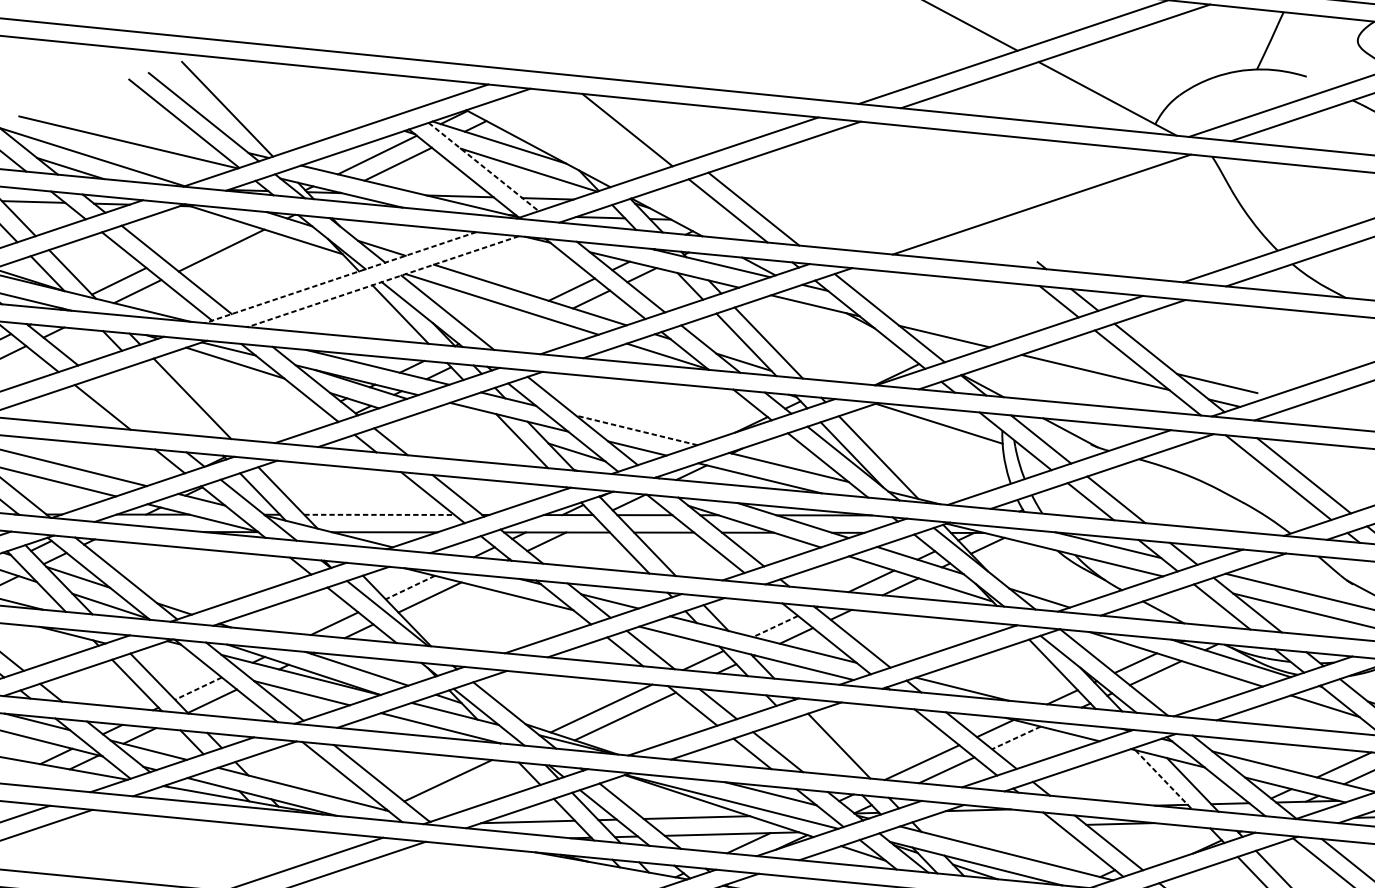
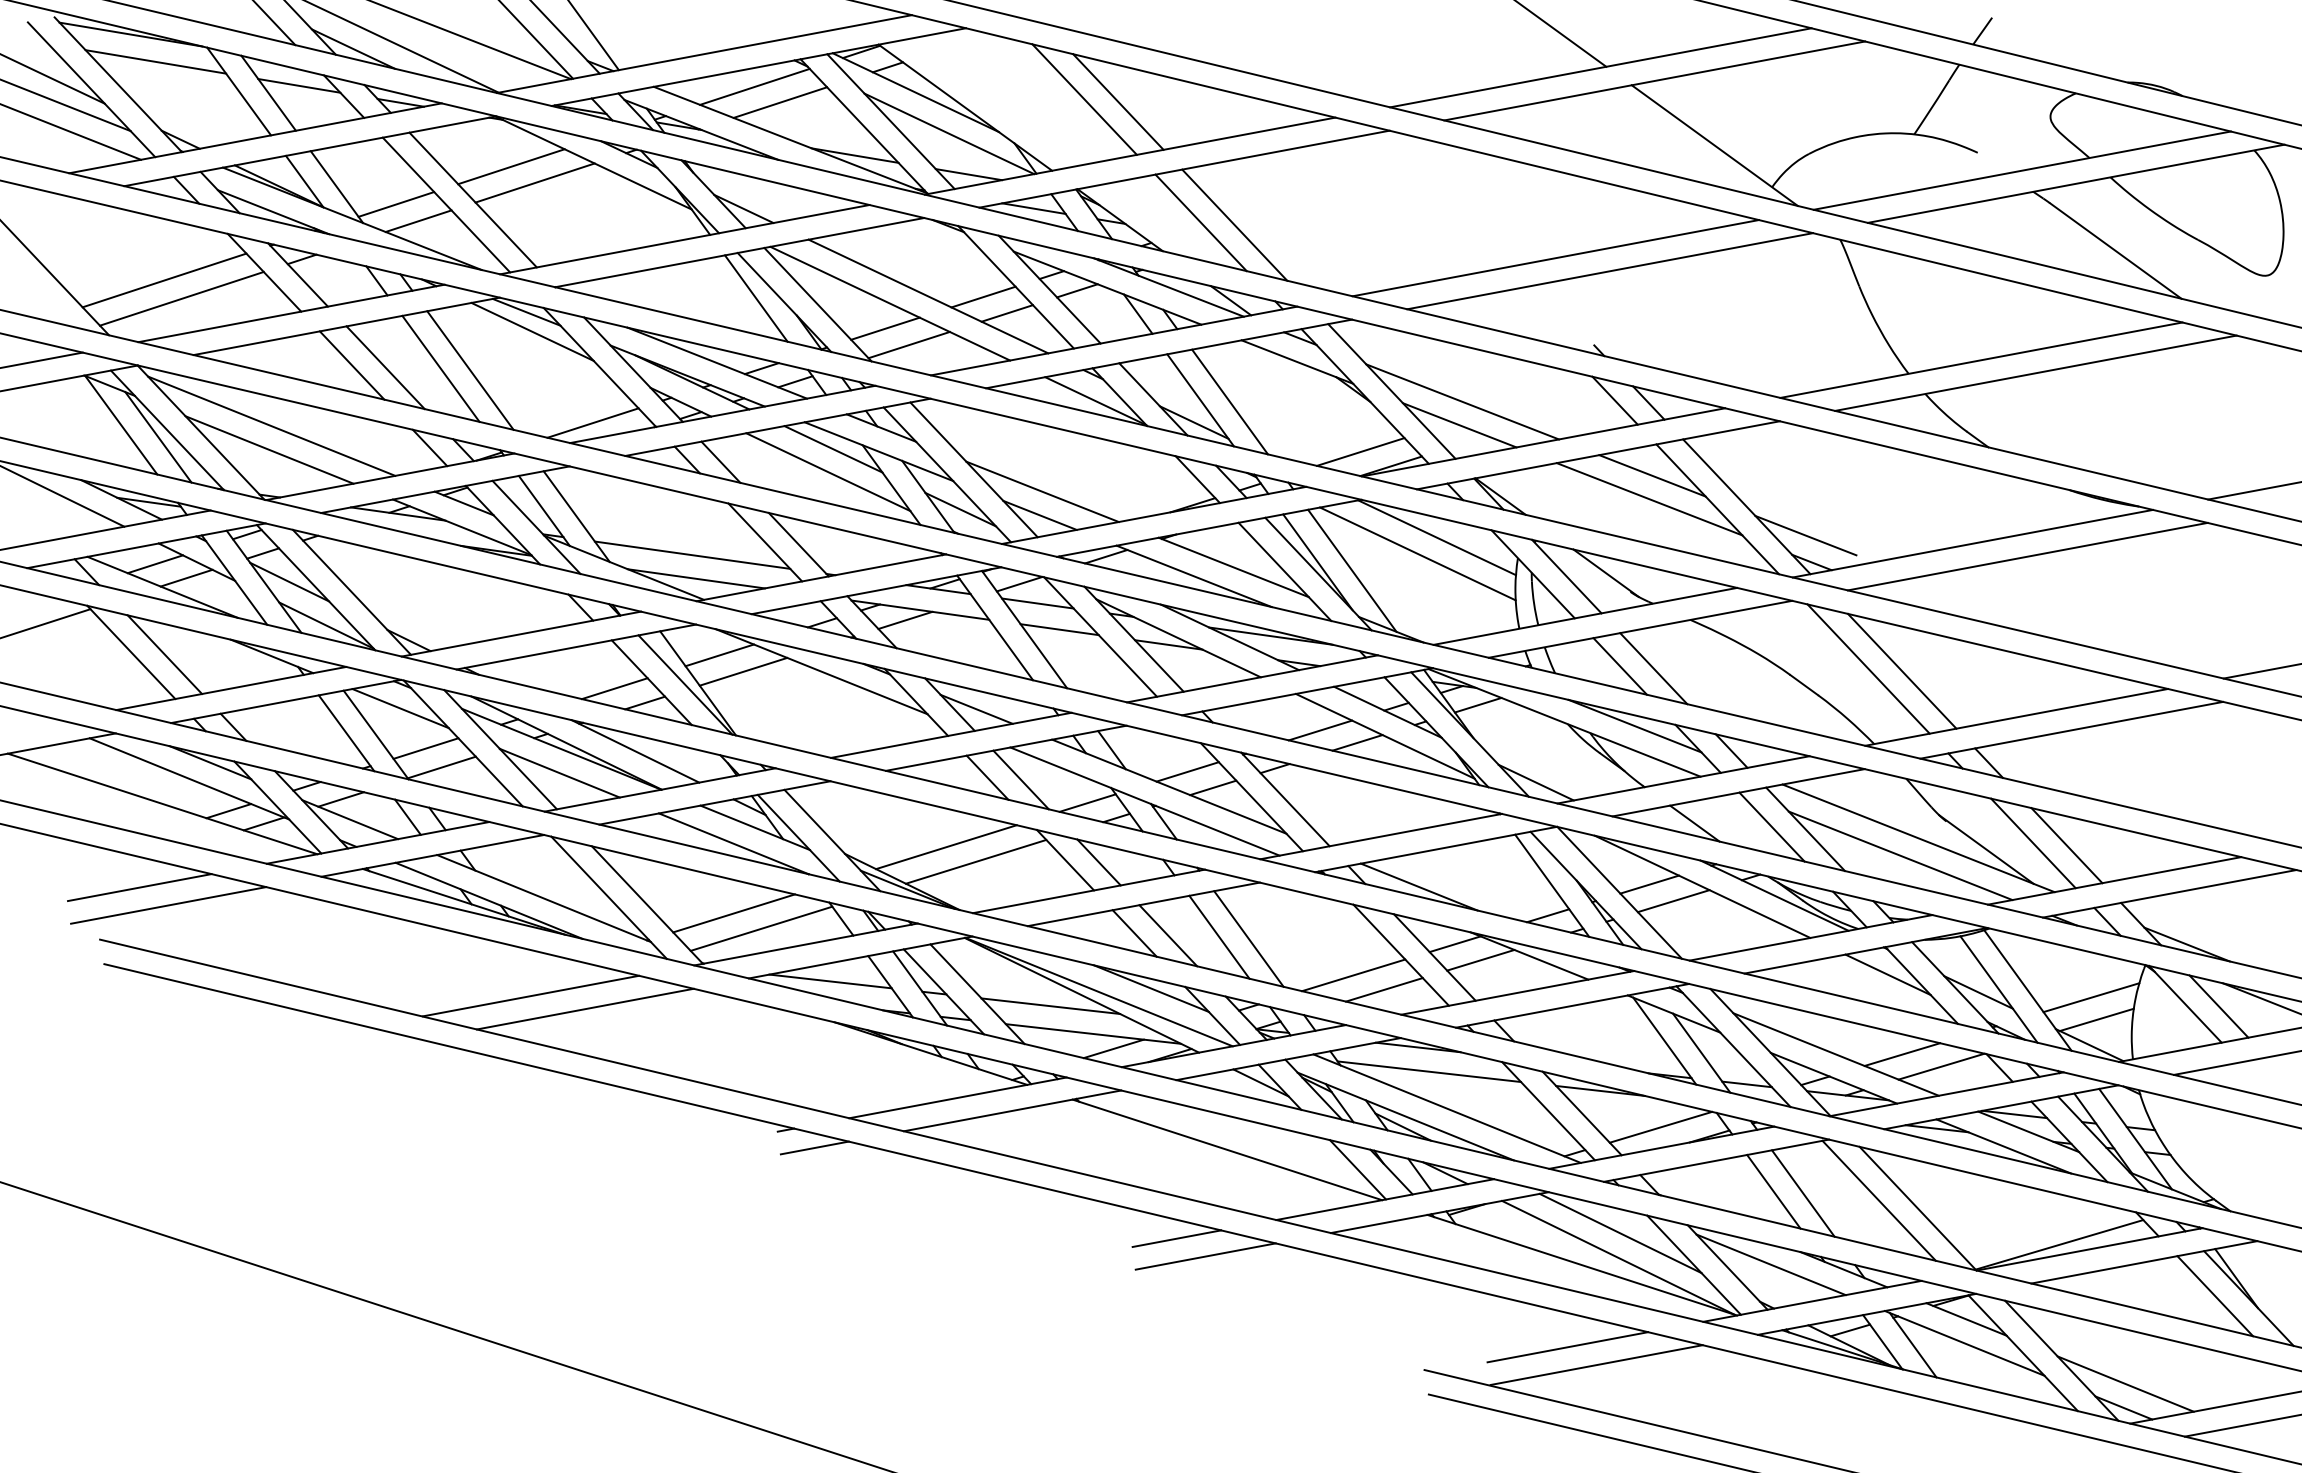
line: (653, 128) -> (1118, 101), added
line: (484, 166) -> (891, 121), dashed -> solid
line: (999, 200) -> (1555, 258), added
line: (202, 240) -> (511, 166), added
line: (340, 277) -> (684, 239), dashed -> solid
line: (383, 281) -> (739, 252), dashed -> solid
line: (944, 318) -> (1462, 401), added
line: (501, 323) -> (885, 328), added
line: (520, 333) -> (908, 344), added
line: (1095, 354) -> (1652, 475), added
line: (872, 366) -> (1360, 451), added
line: (169, 400) -> (440, 368), added
line: (128, 405) -> (385, 367), added
line: (474, 420) -> (833, 449), added
line: (290, 425) -> (592, 422), added
line: (636, 430) -> (1042, 491), dashed -> solid
line: (926, 437) -> (1417, 553), added
line: (473, 438) -> (828, 472), added
line: (379, 515) -> (692, 555), dashed -> solid
line: (410, 587) -> (719, 655), dashed -> solid
line: (775, 626) -> (1187, 771), dashed -> solid
line: (175, 661) -> (400, 708), added
line: (198, 688) -> (425, 748), dashed -> solid
line: (1016, 738) -> (1480, 960), dashed -> solid
line: (816, 747) -> (1219, 936), added
line: (1163, 779) -> (1664, 1041), dashed -> solid
line: (470, 789) -> (761, 928), added
line: (989, 827) -> (1429, 1071), added
line: (1169, 844) -> (1660, 1126), added

